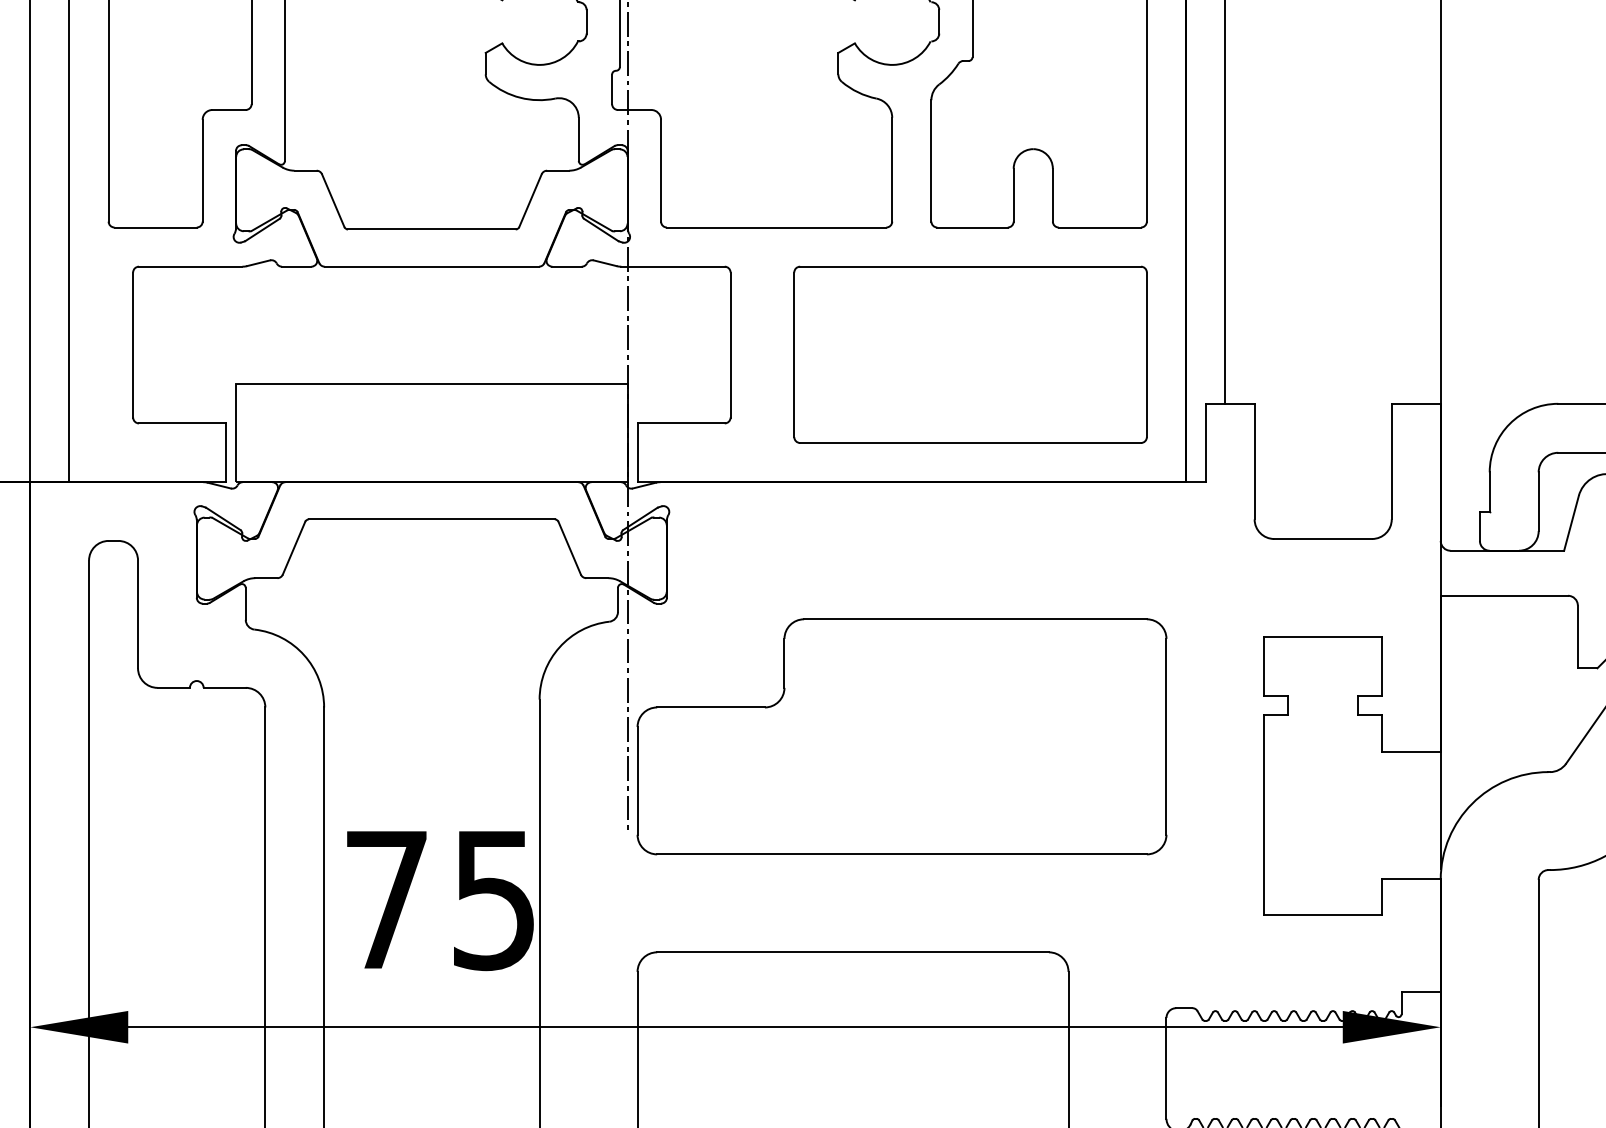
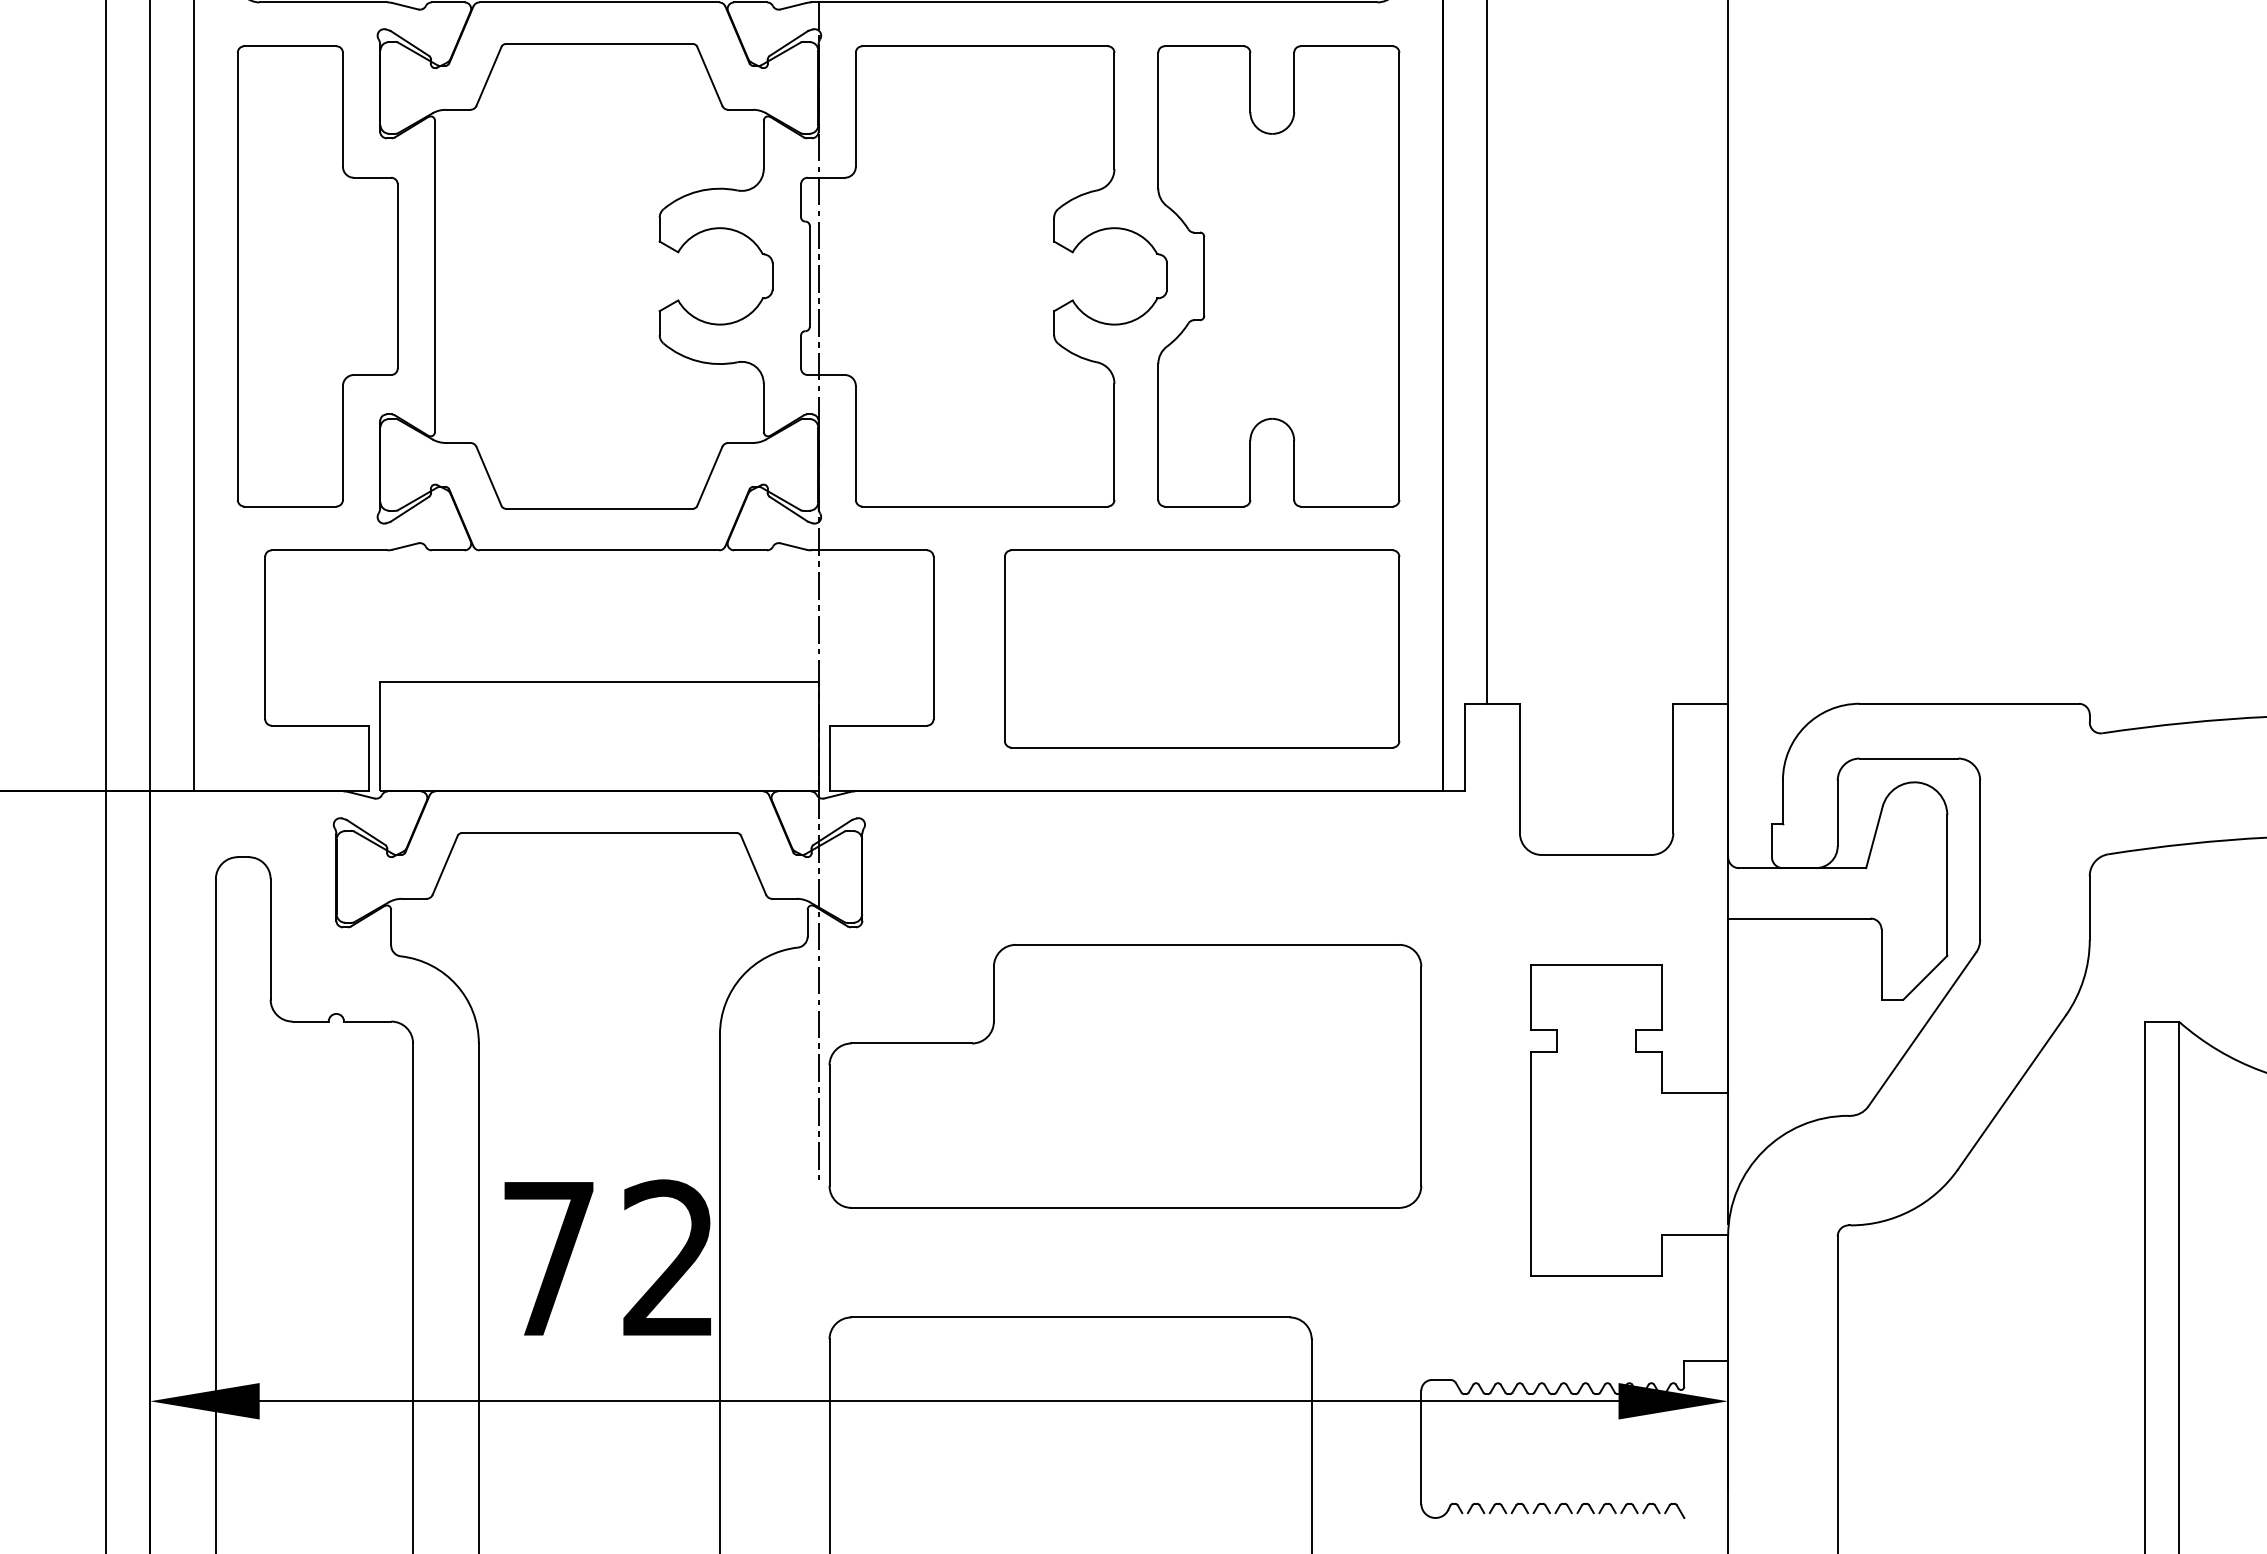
text: (493, 899) -> (668, 1258), 75 -> 72

